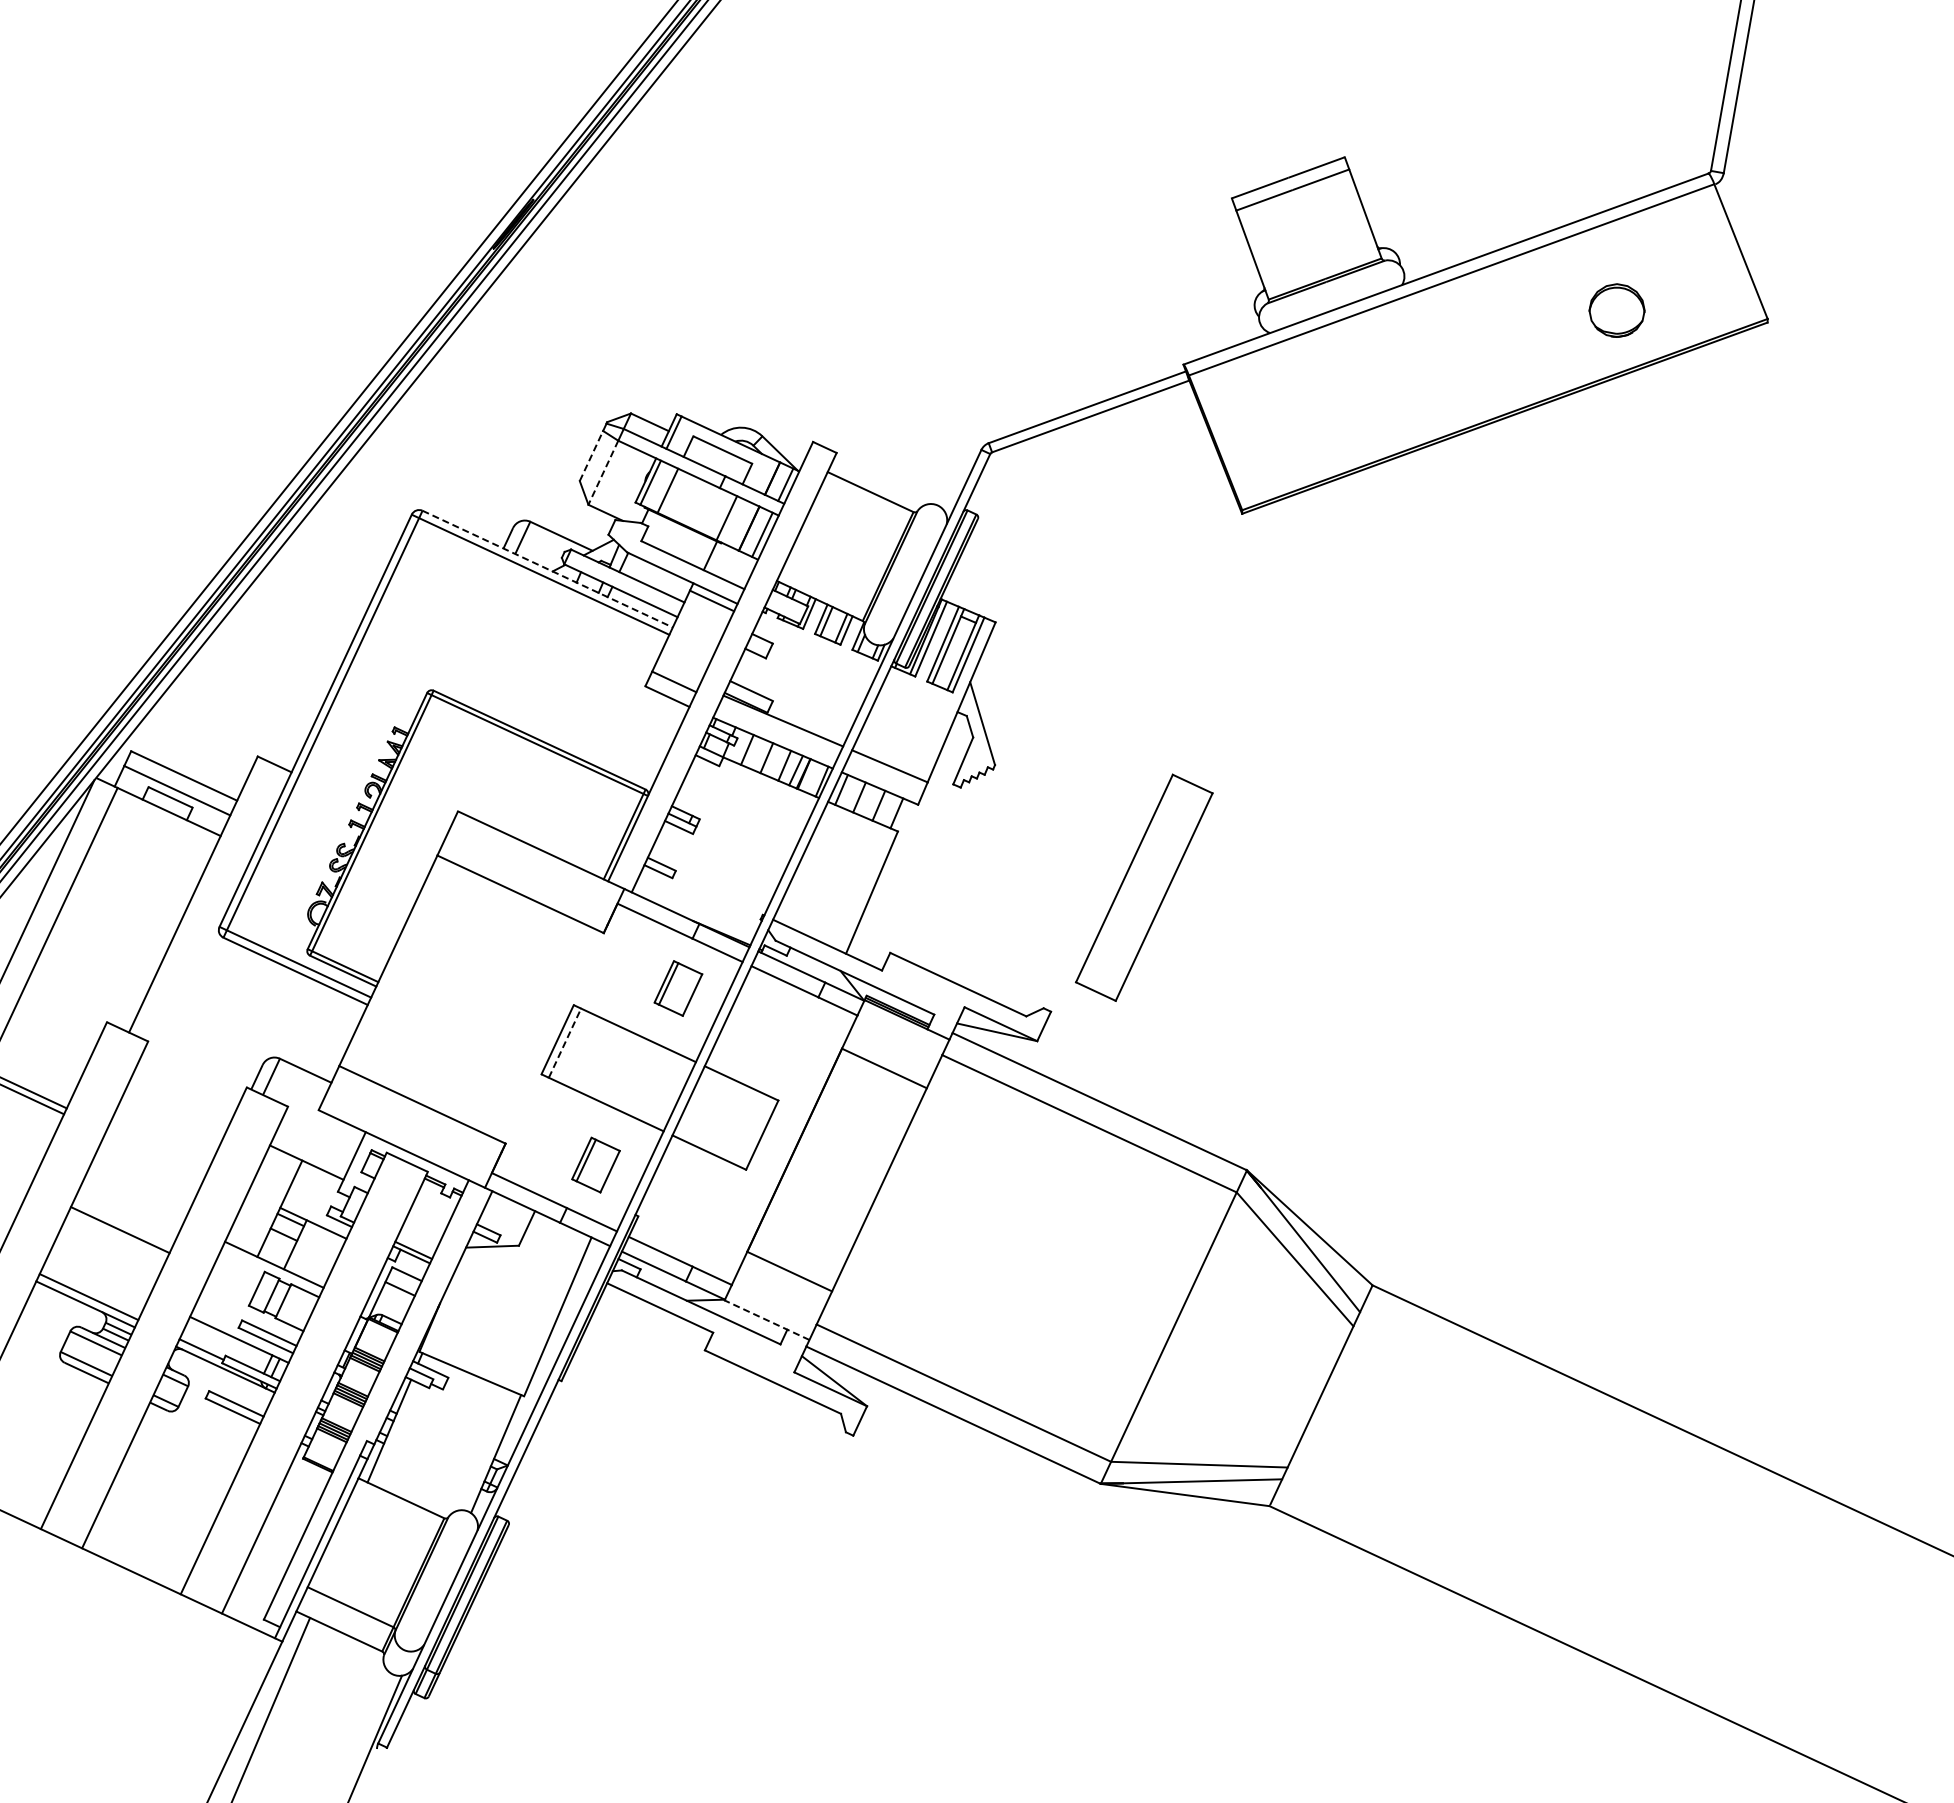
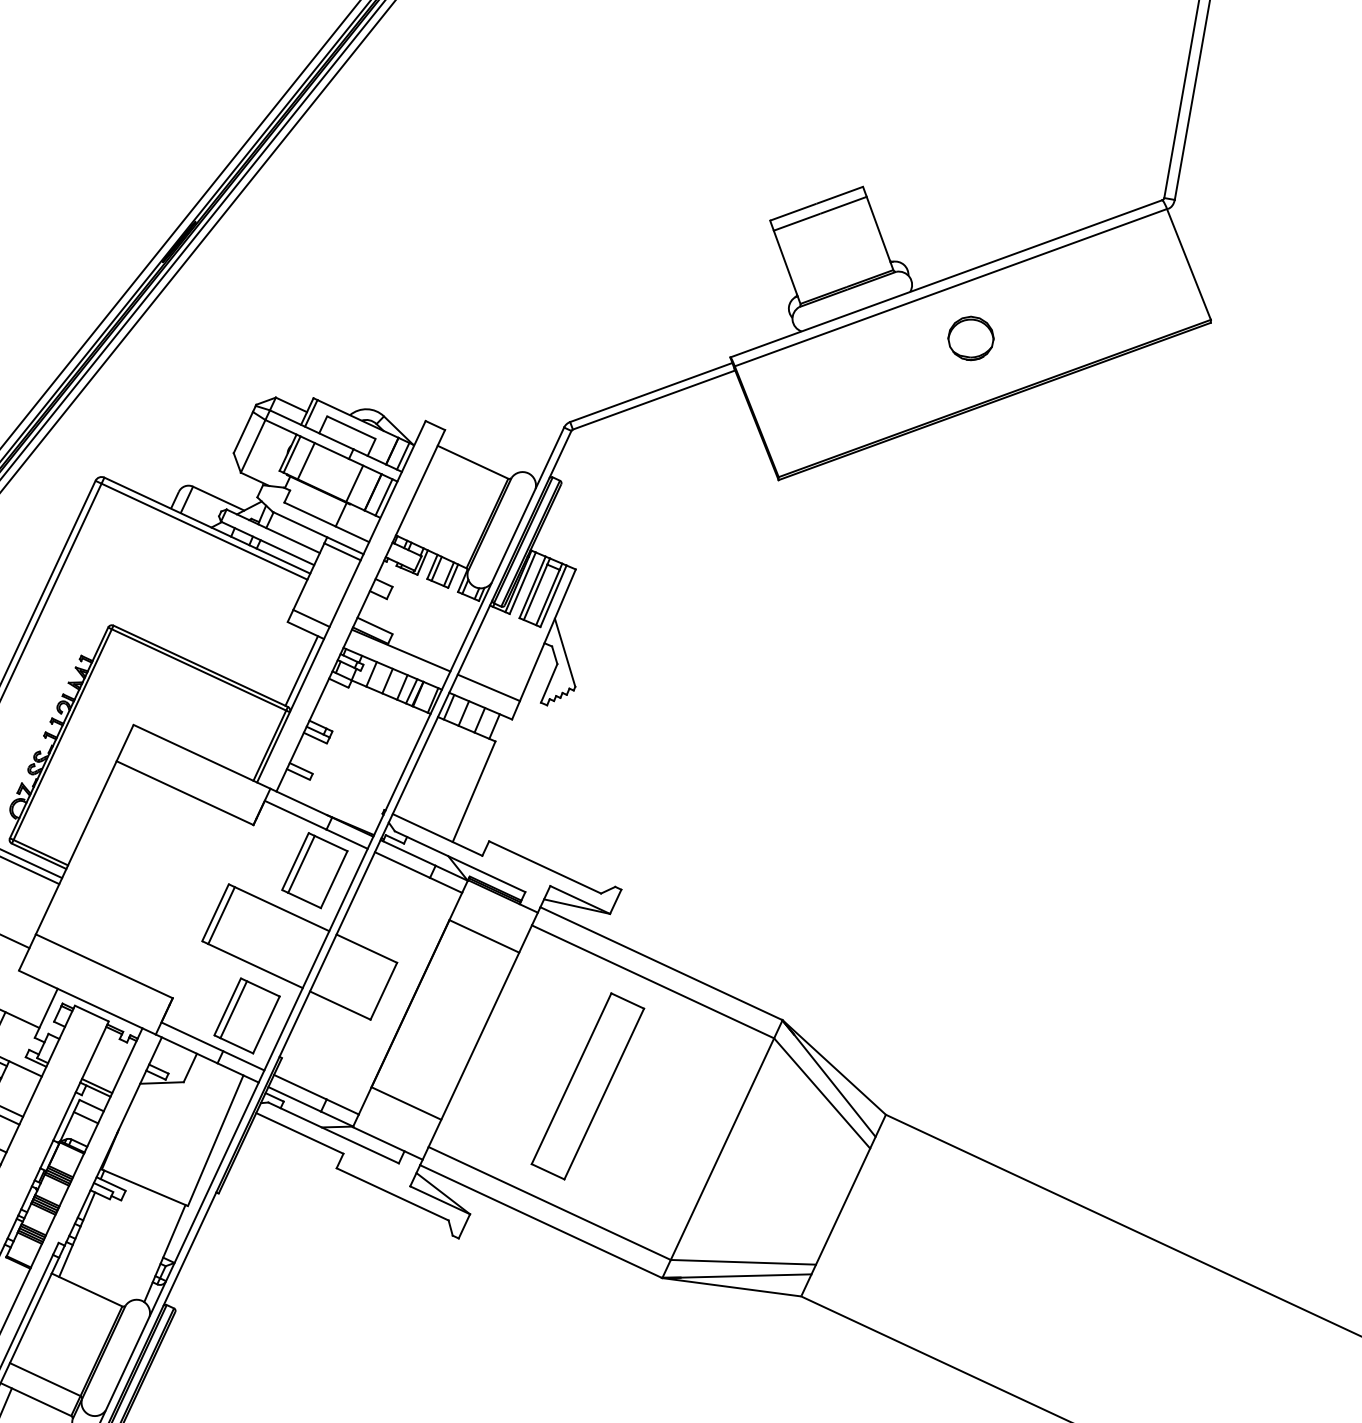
part: (1616, 310) -> (970, 338), moved
line: (591, 456) -> (243, 432), dashed -> solid
line: (603, 473) -> (253, 446), dashed -> solid
line: (548, 569) -> (208, 525), dashed -> solid
line: (662, 745) -> (301, 670), added
part: (1143, 887) -> (587, 1086), moved
part: (678, 988) -> (314, 870), size x1.67
line: (565, 1042) -> (222, 915), dashed -> solid
part: (595, 1164) -> (246, 1015), size x1.67
line: (767, 1320) -> (388, 1143), dashed -> solid

